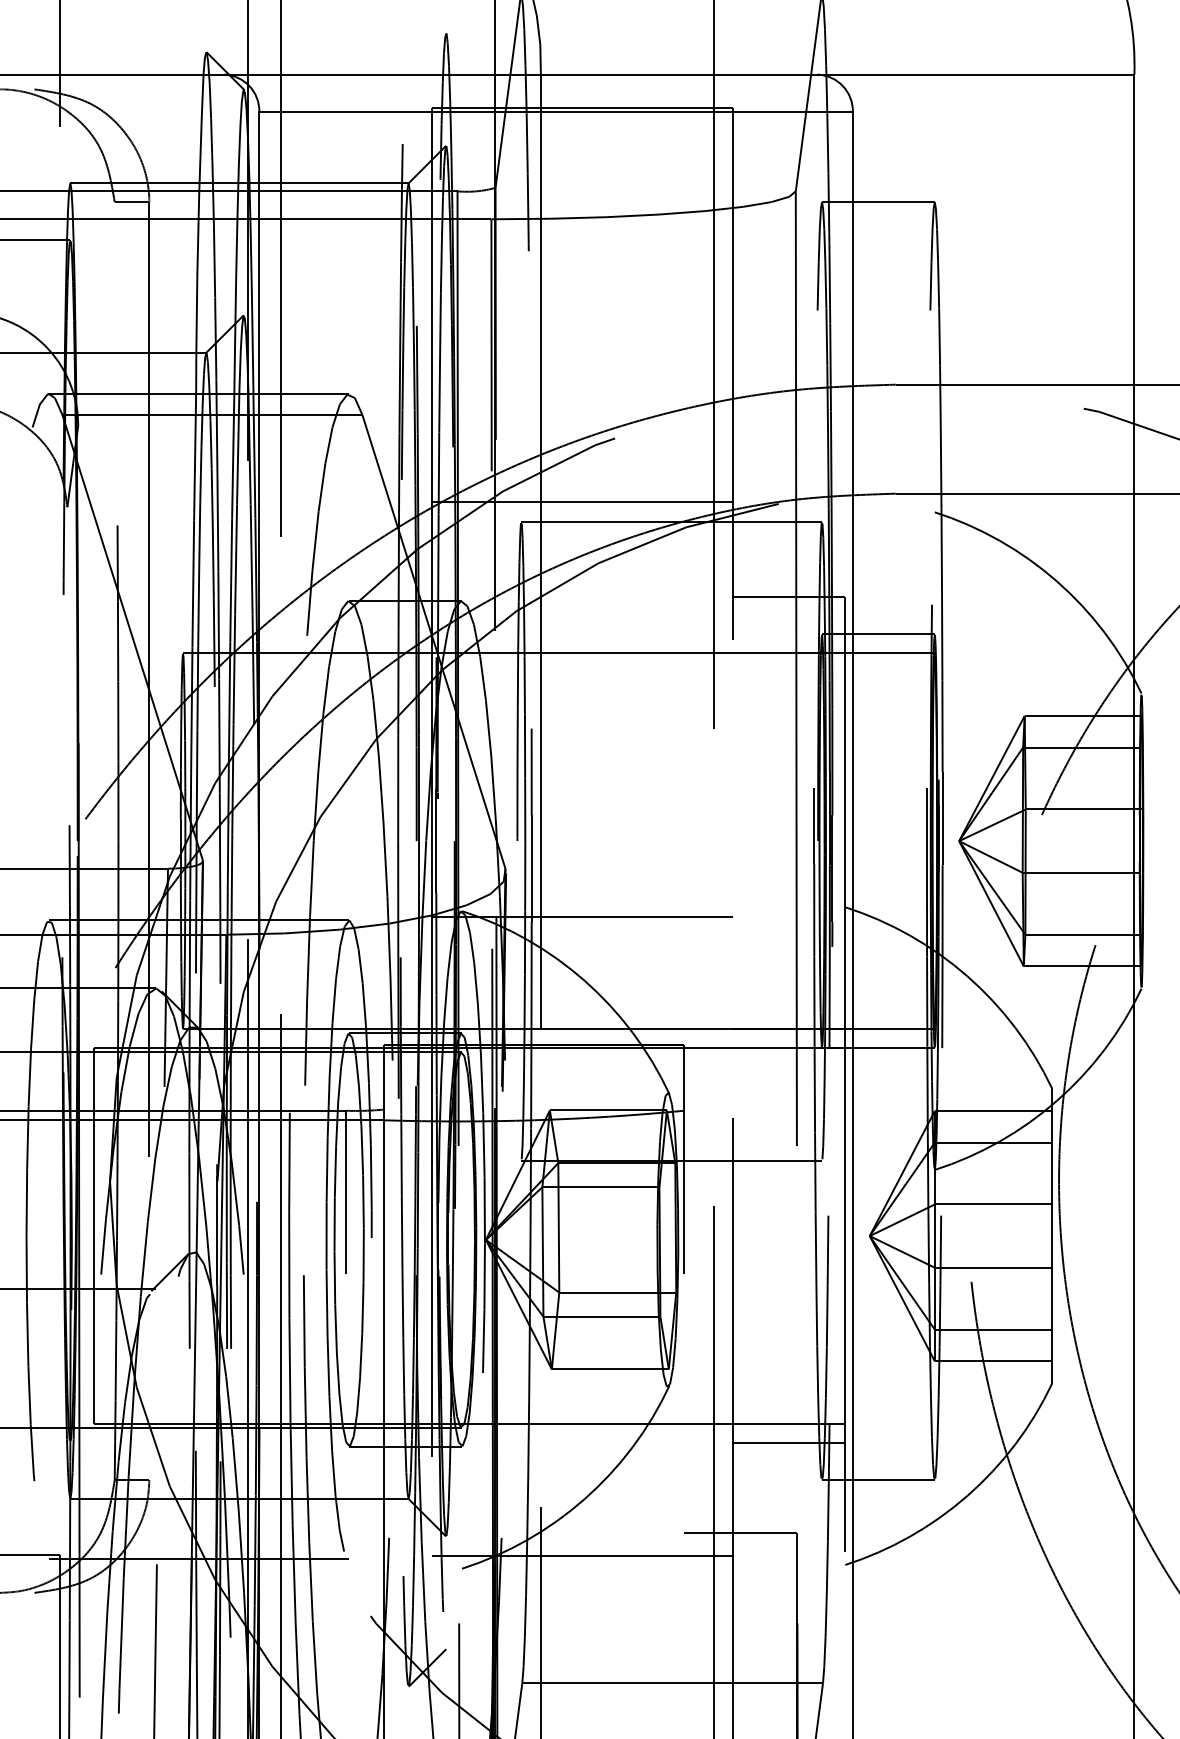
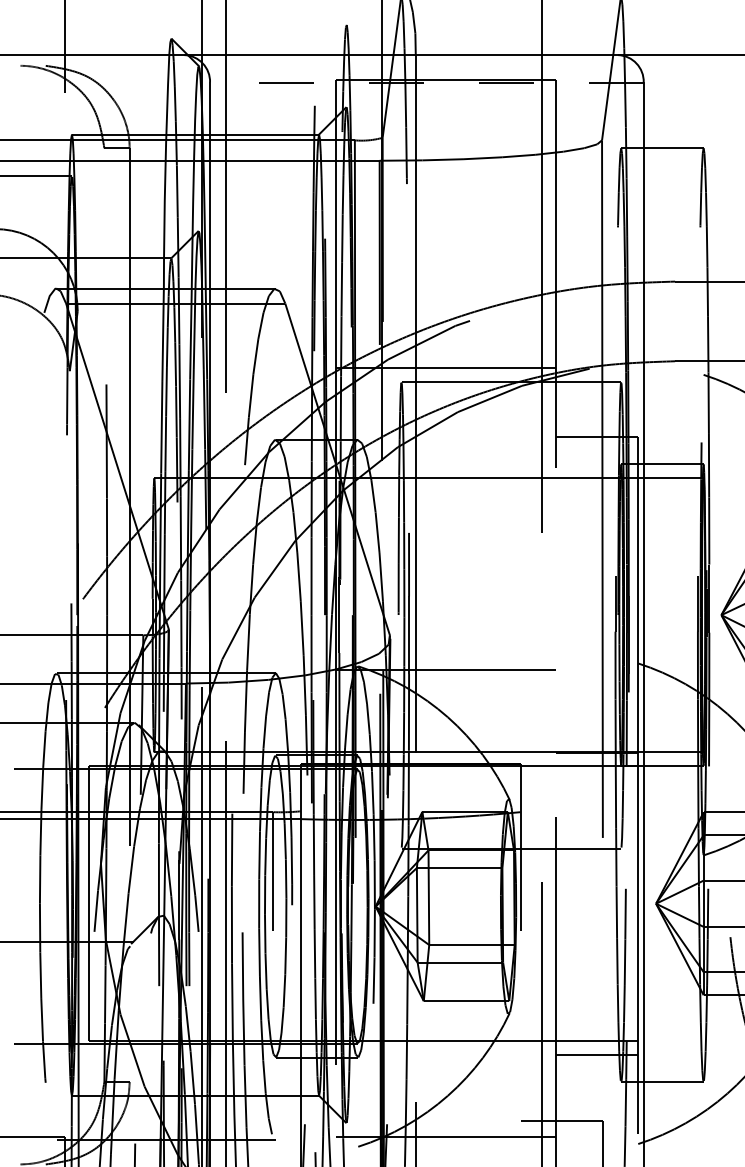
line: (556, 112) -> (427, 82), solid -> dashed

